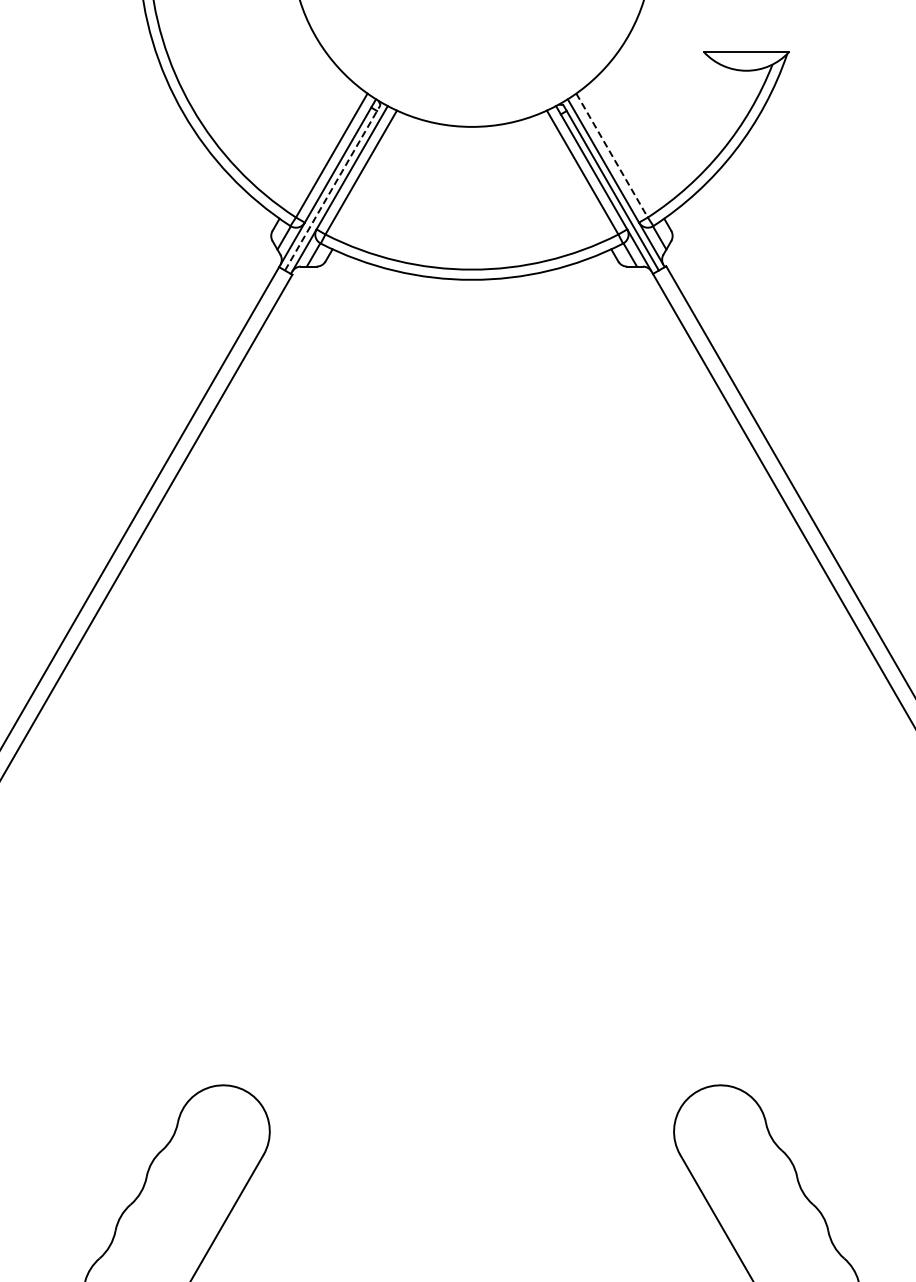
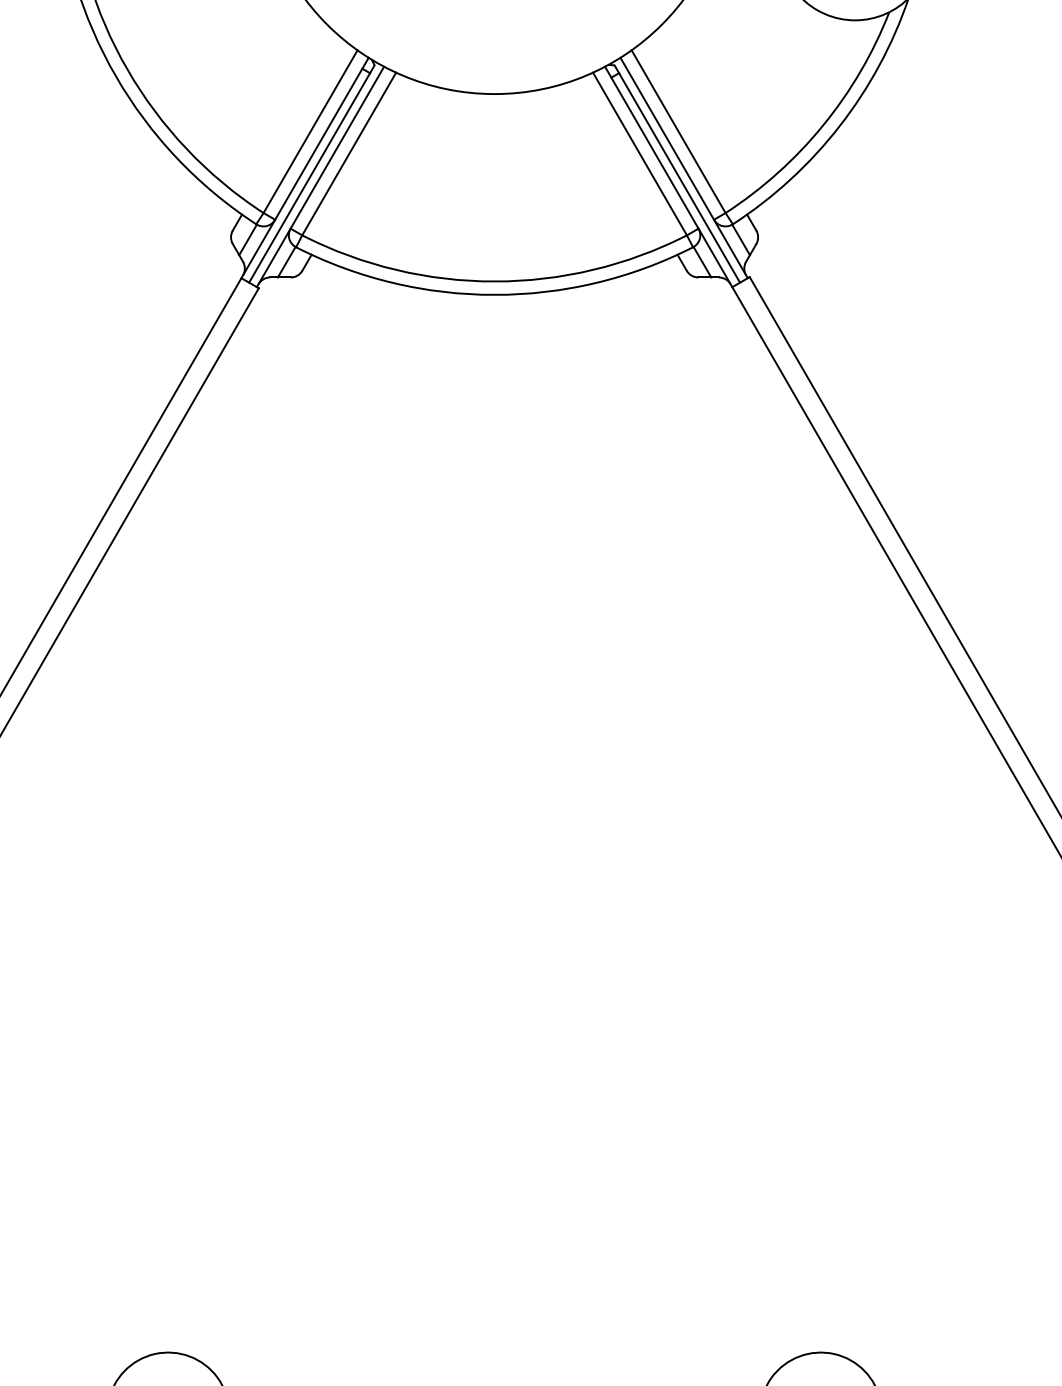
line: (612, 155) -> (679, 131), dashed -> solid
line: (333, 187) -> (312, 173), dashed -> solid

